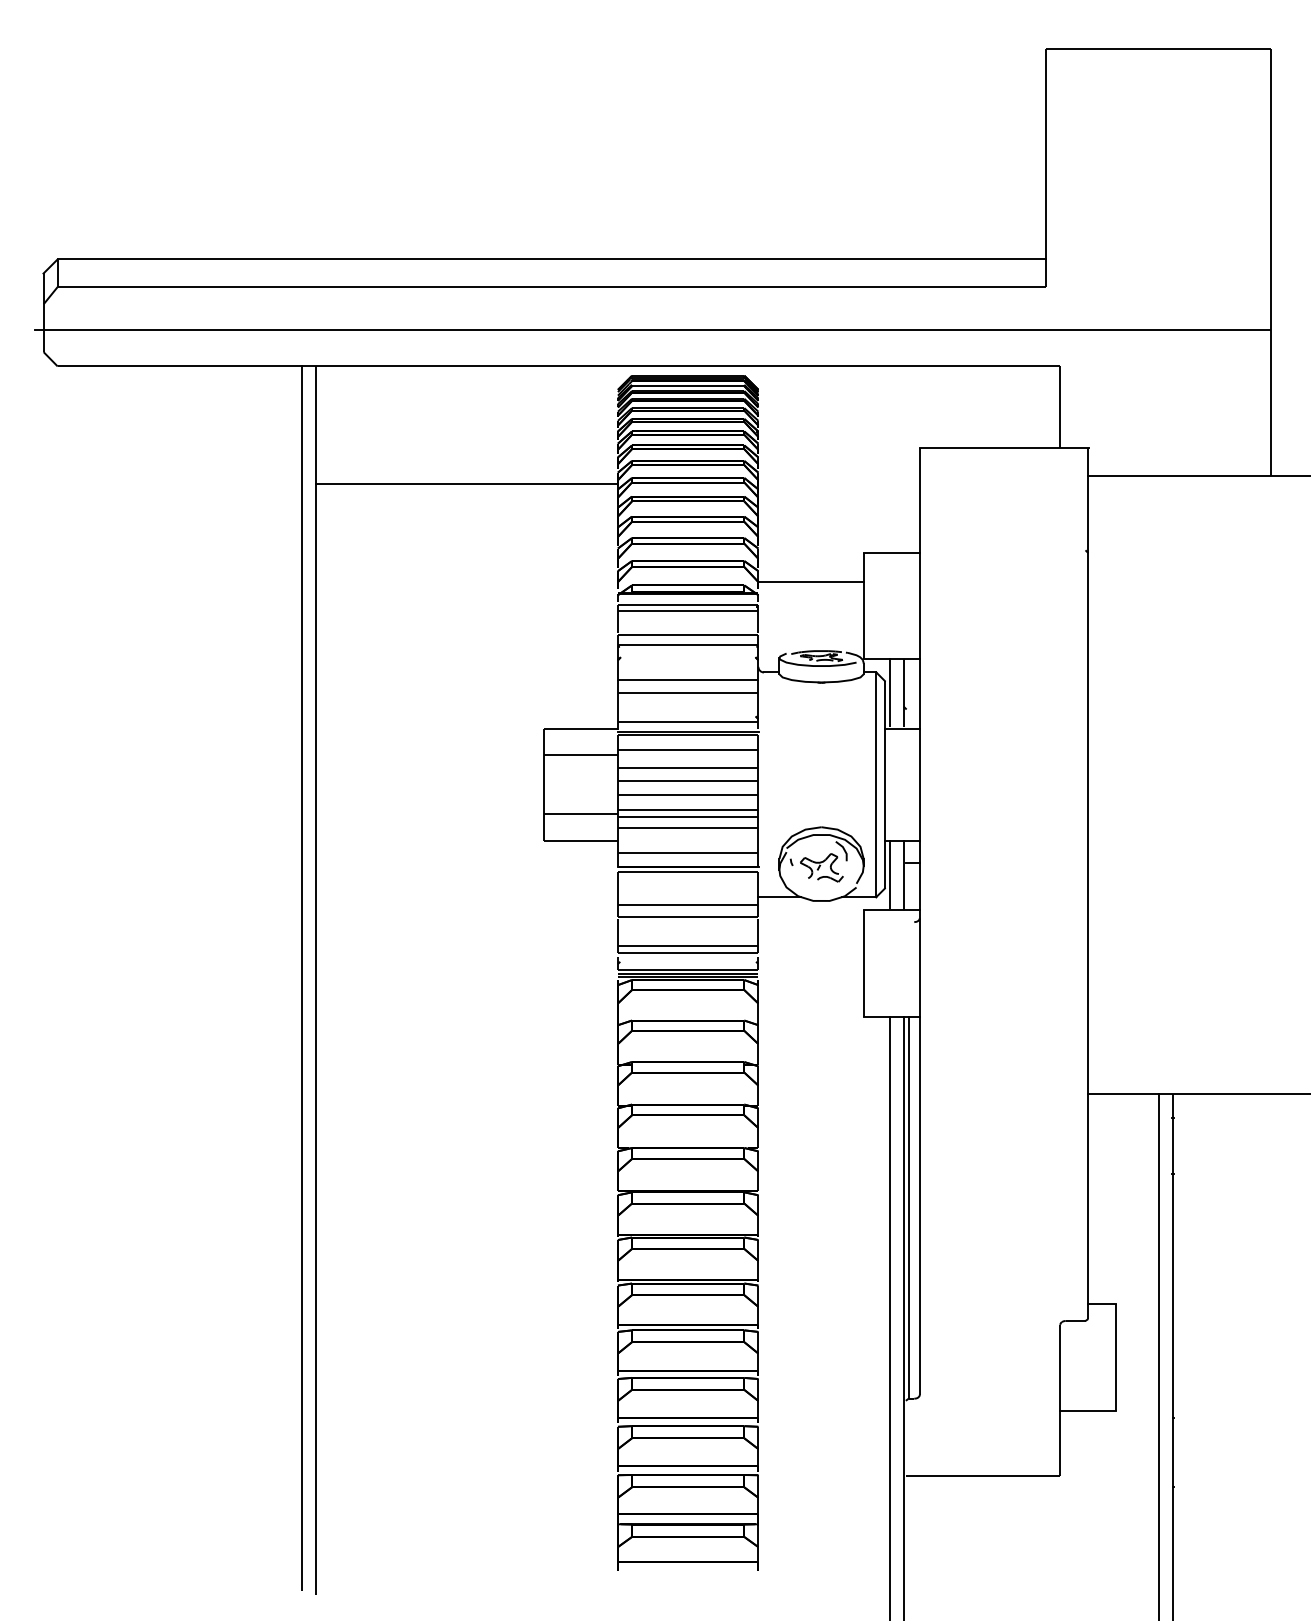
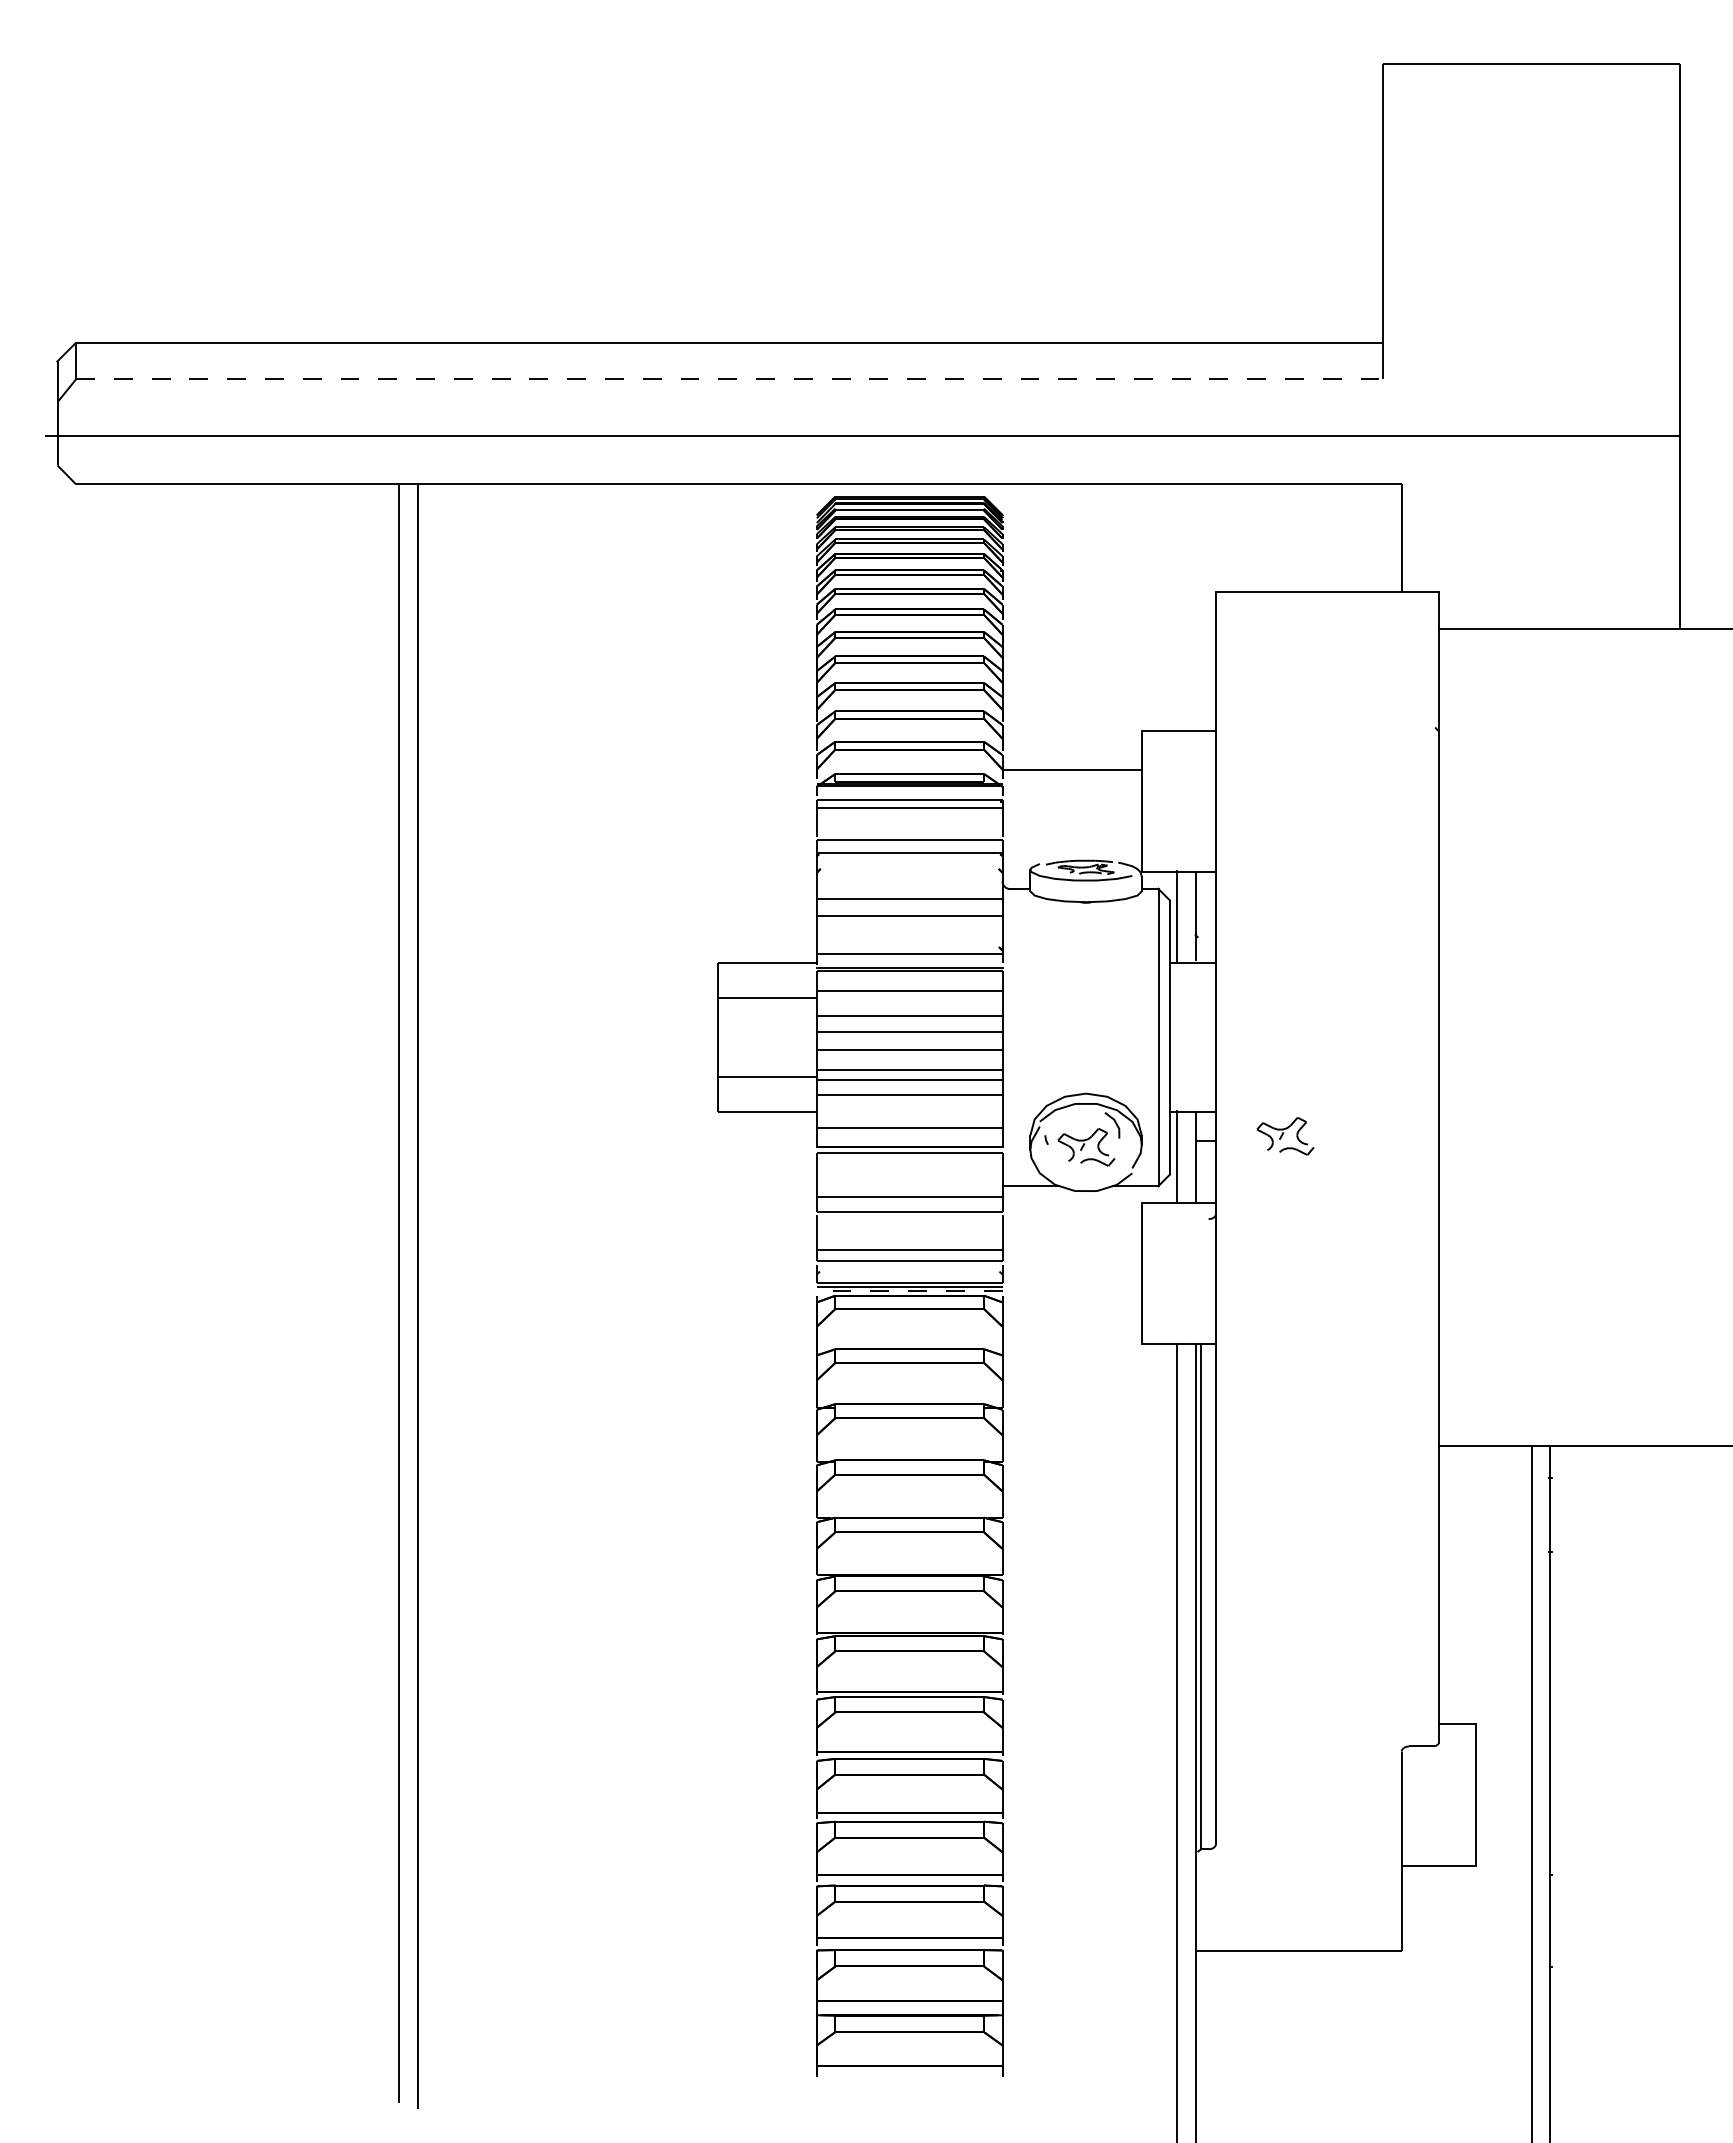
line: (551, 287) -> (729, 379), solid -> dashed
line: (466, 483) -> (616, 639), removed
part: (972, 859) -> (1285, 1136), added
line: (688, 976) -> (909, 1291), solid -> dashed

